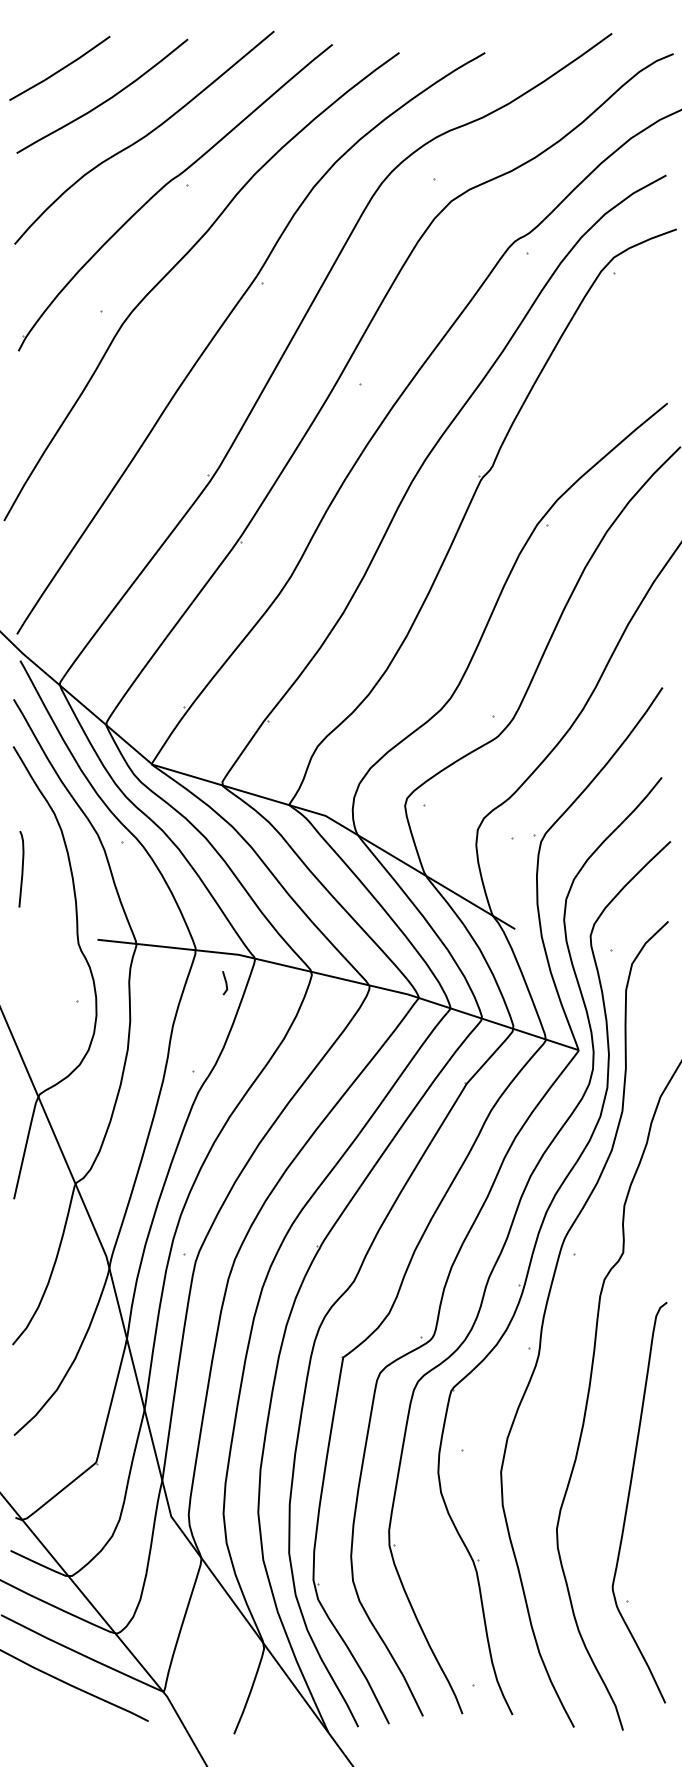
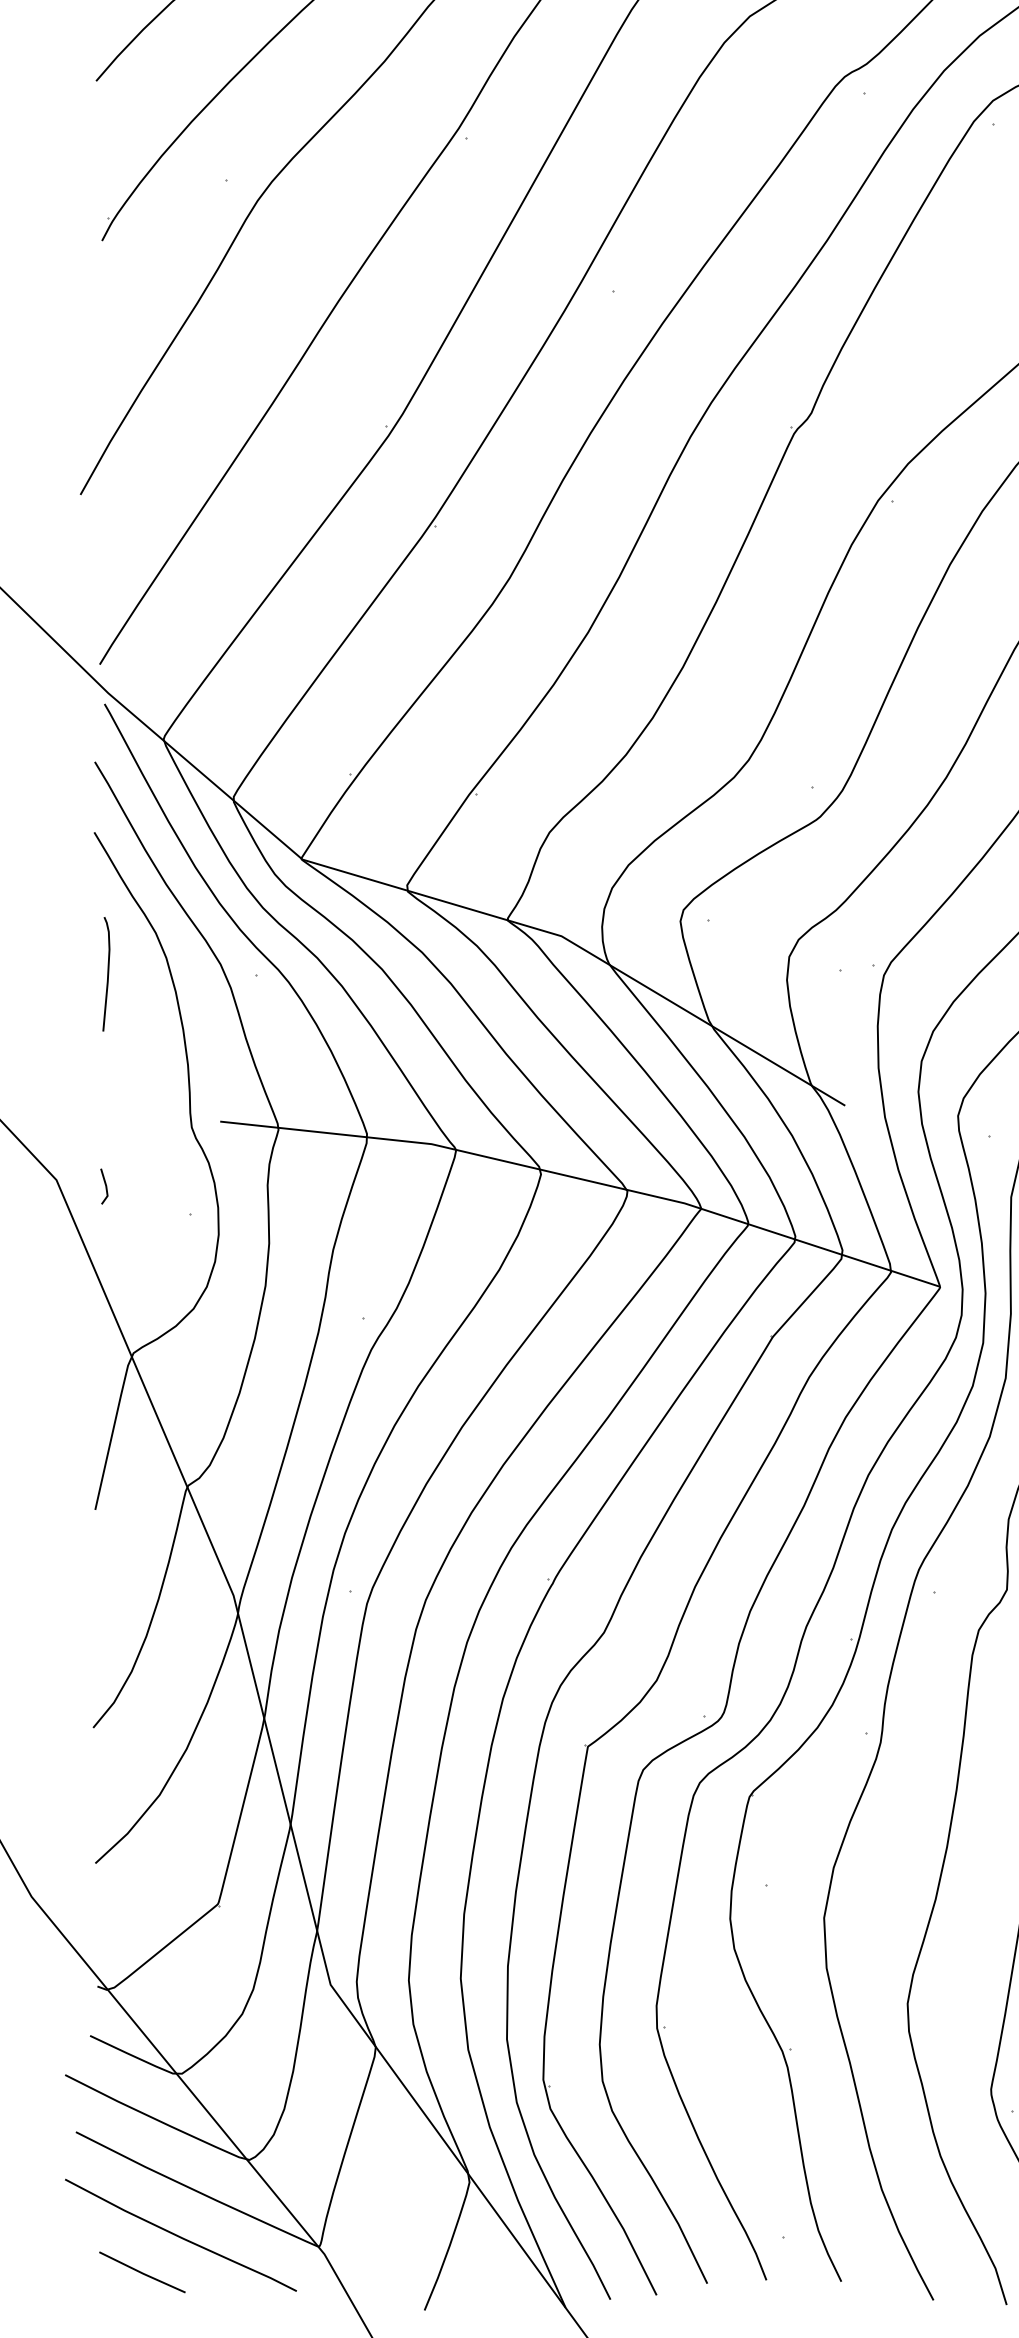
curve: (21, 869) -> (106, 974), moved
line: (225, 983) -> (104, 1187), moved
line: (45, 1708) -> (142, 2271), added

